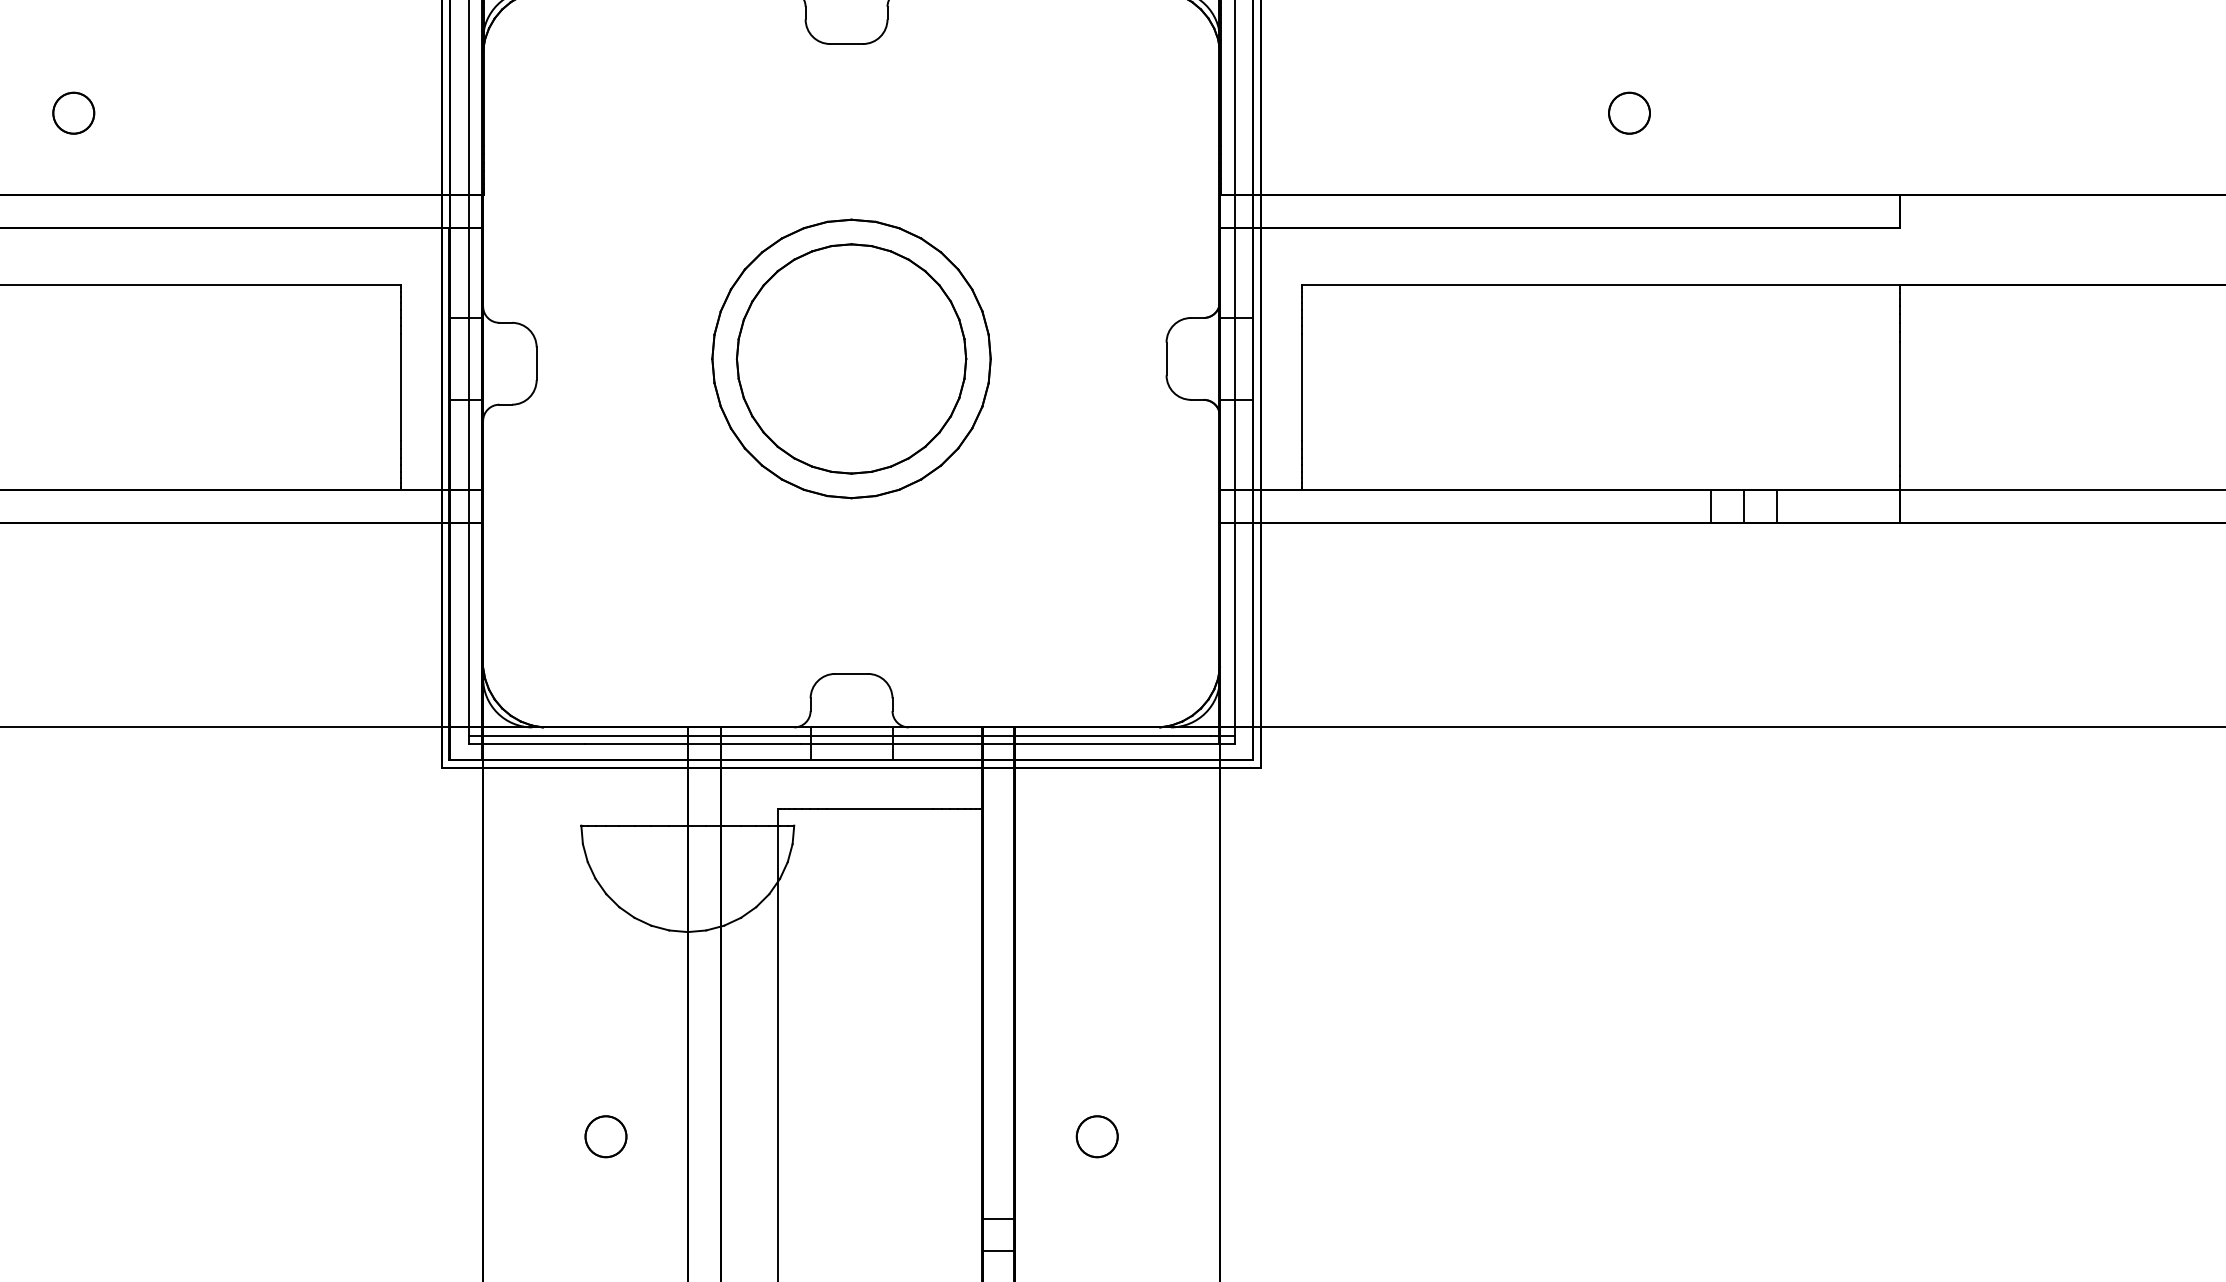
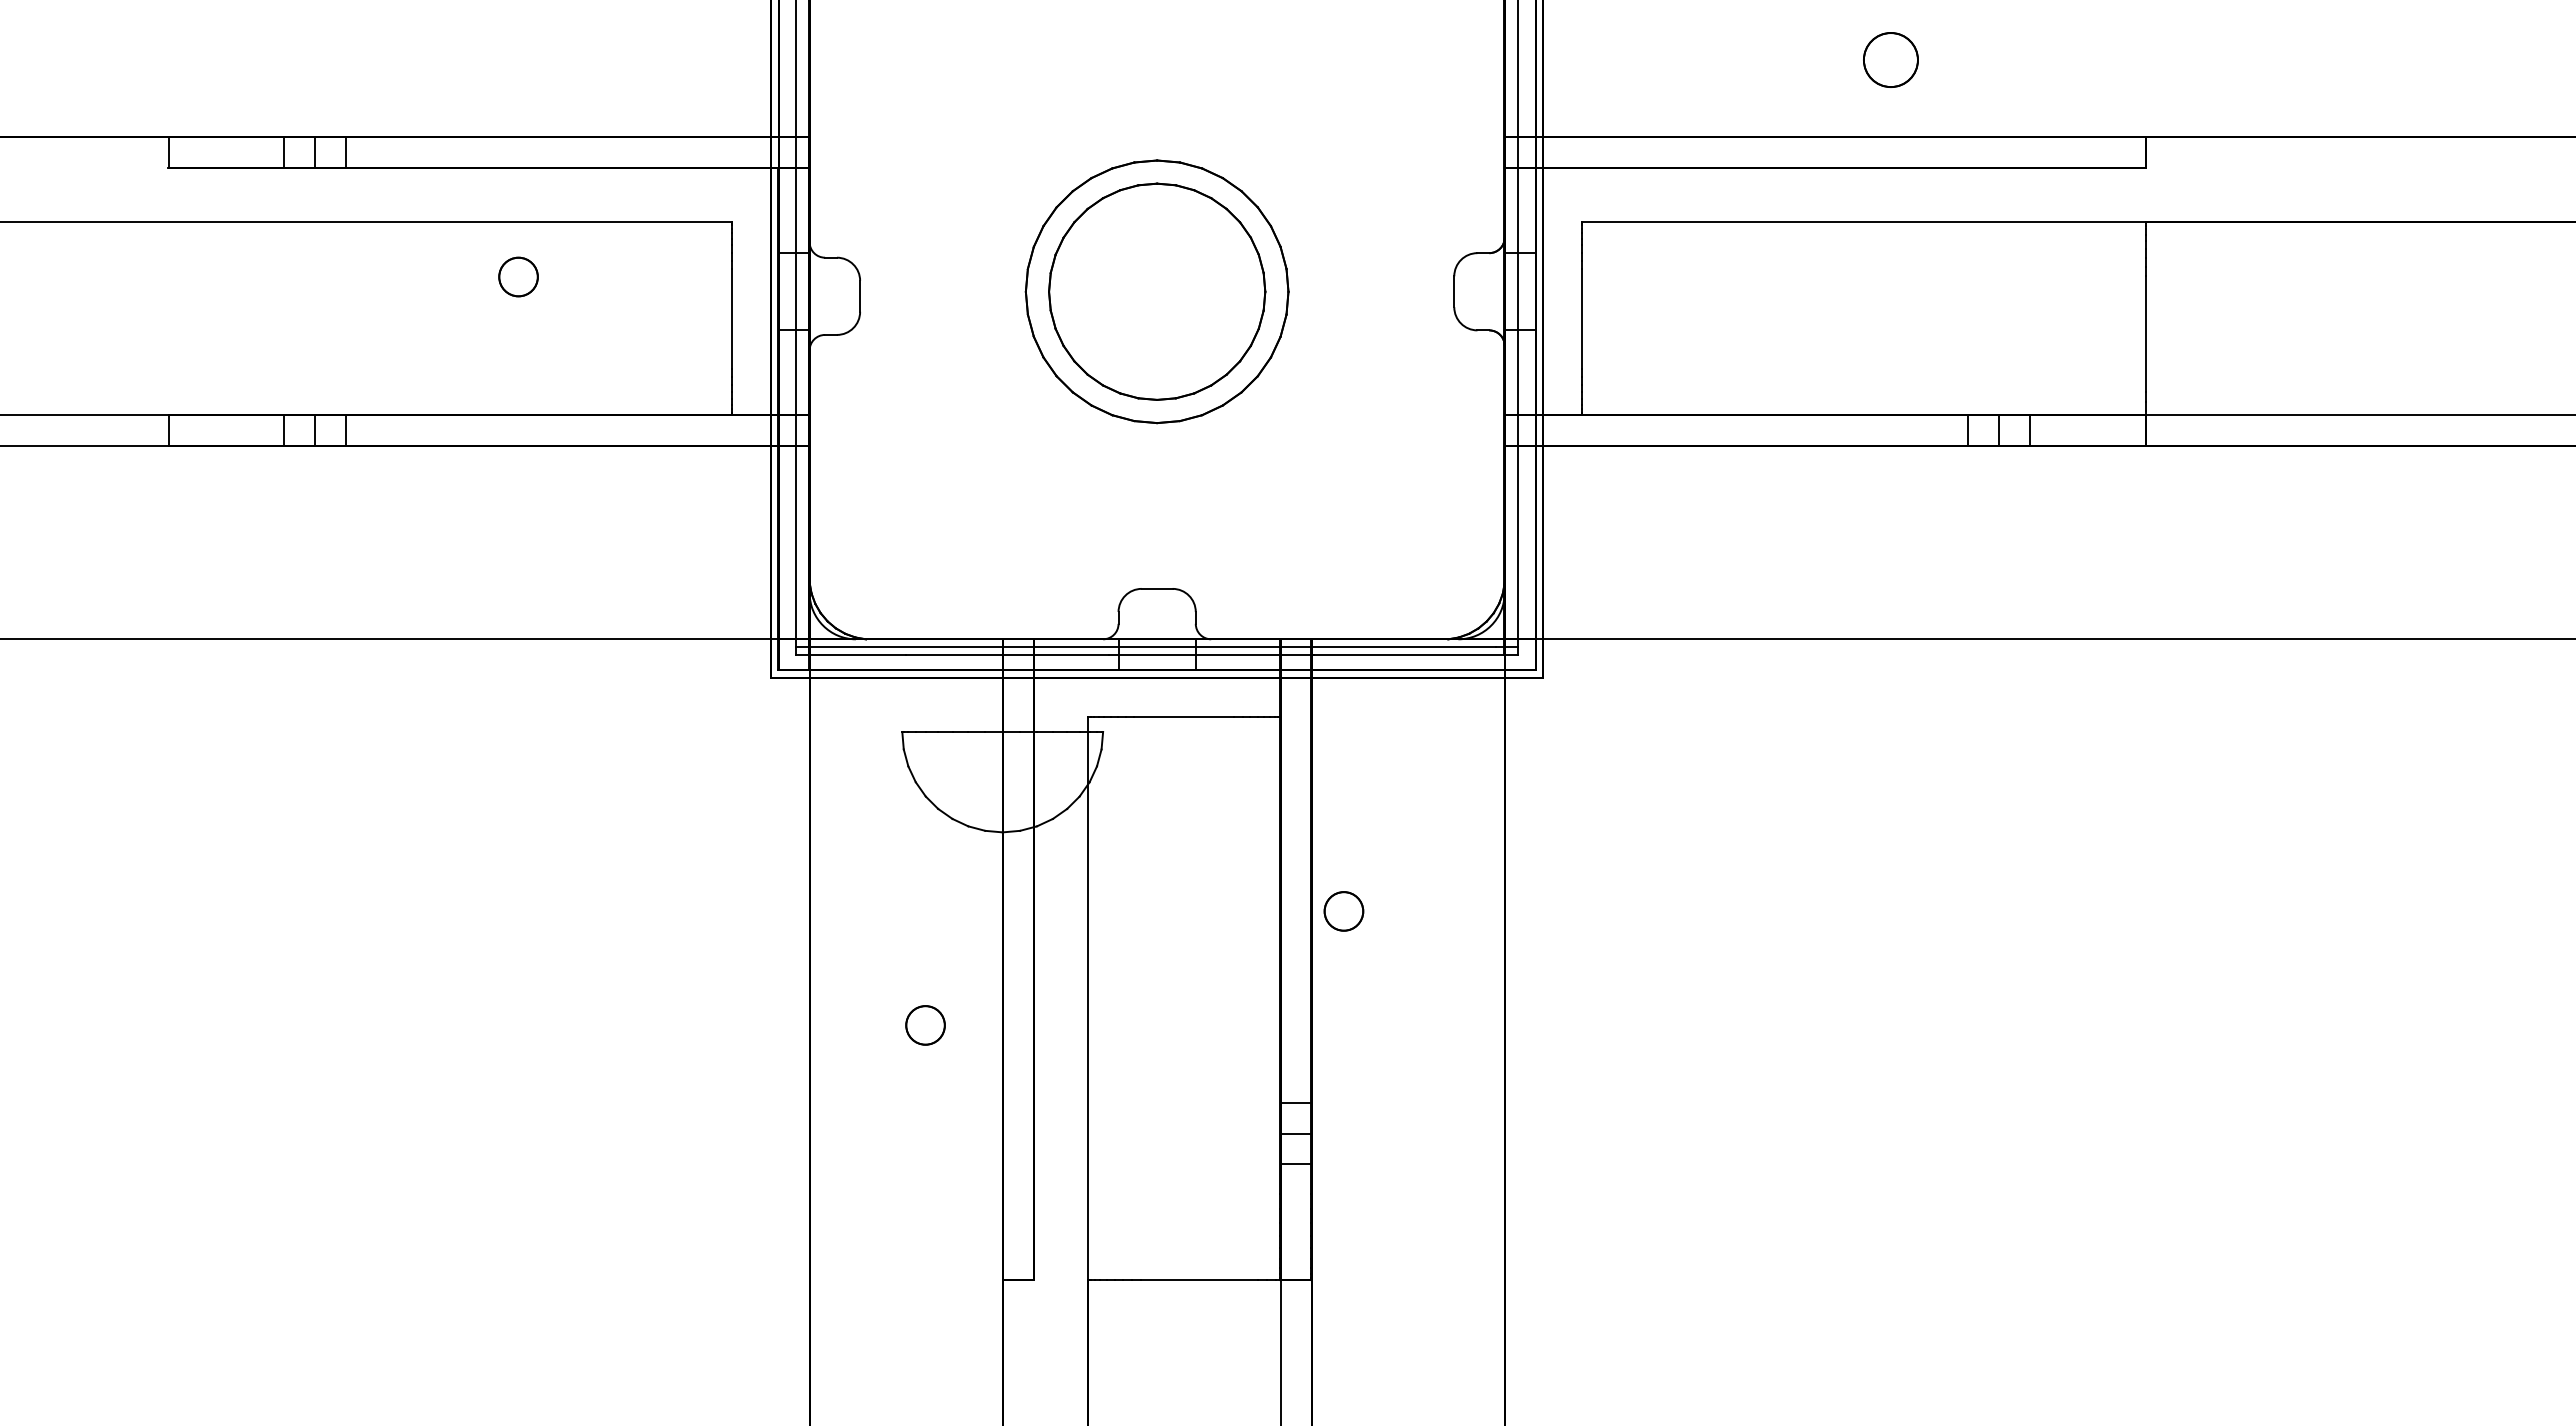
part: (73, 112) -> (518, 276), moved
part: (1629, 112) -> (1890, 59), size x1.4
part: (1096, 1136) -> (1343, 911), moved

